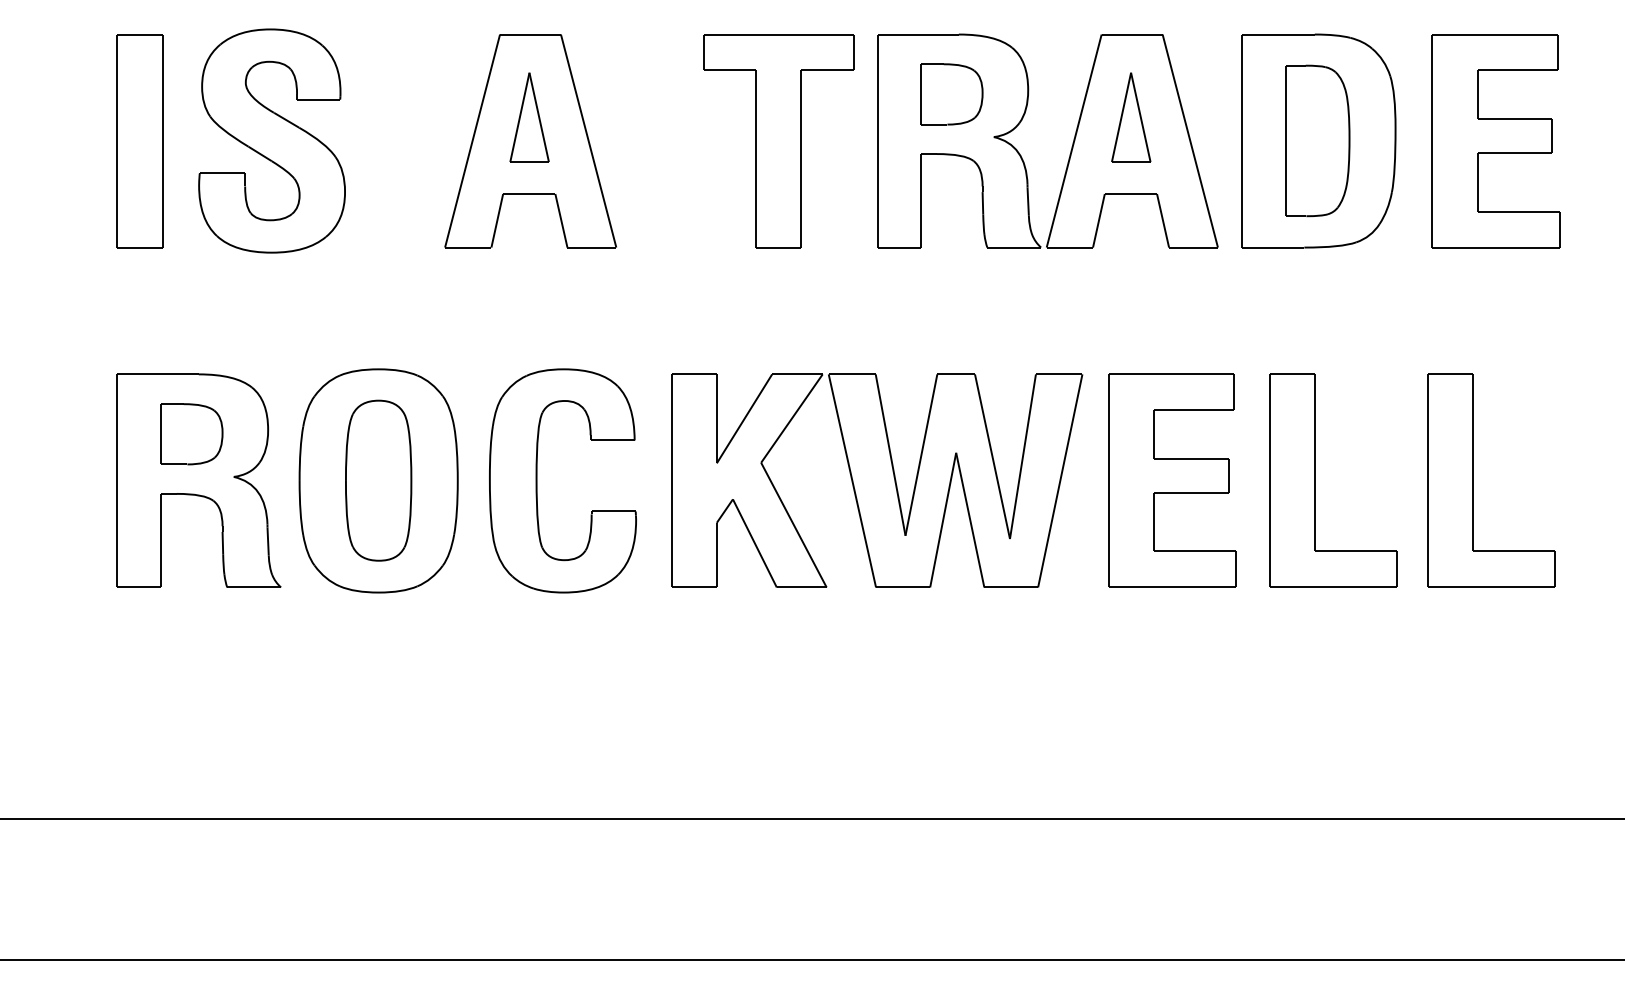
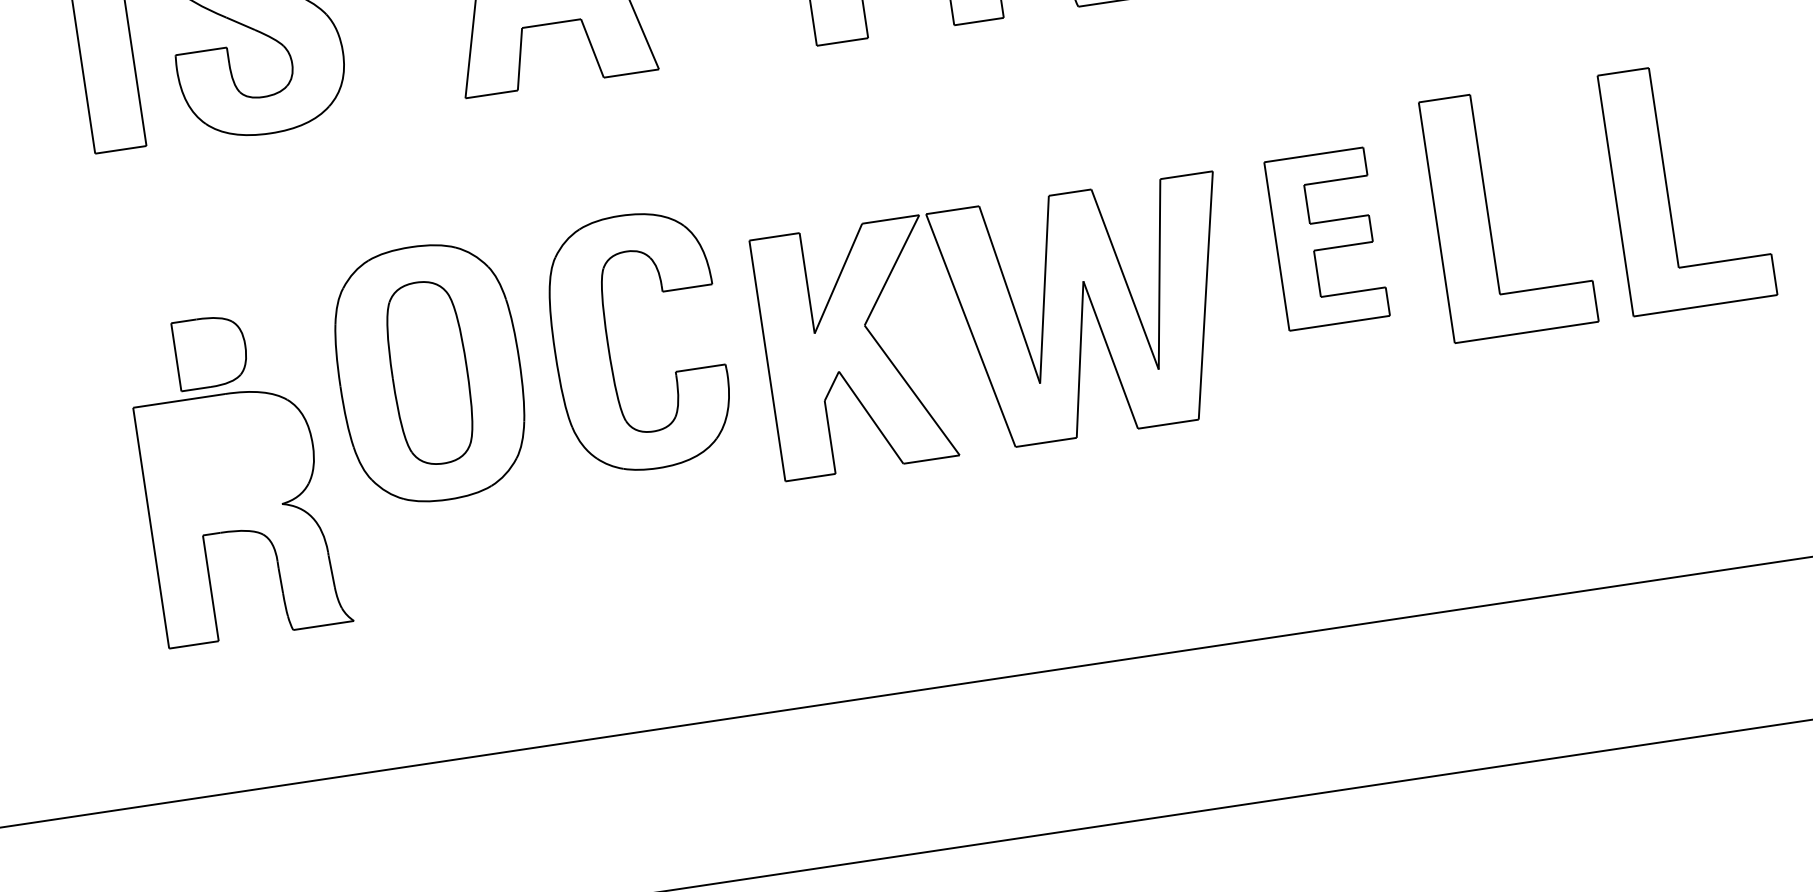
part: (198, 480) -> (242, 514), moved
part: (877, 480) -> (999, 325), moved
part: (1172, 480) -> (1326, 238), size x0.7

